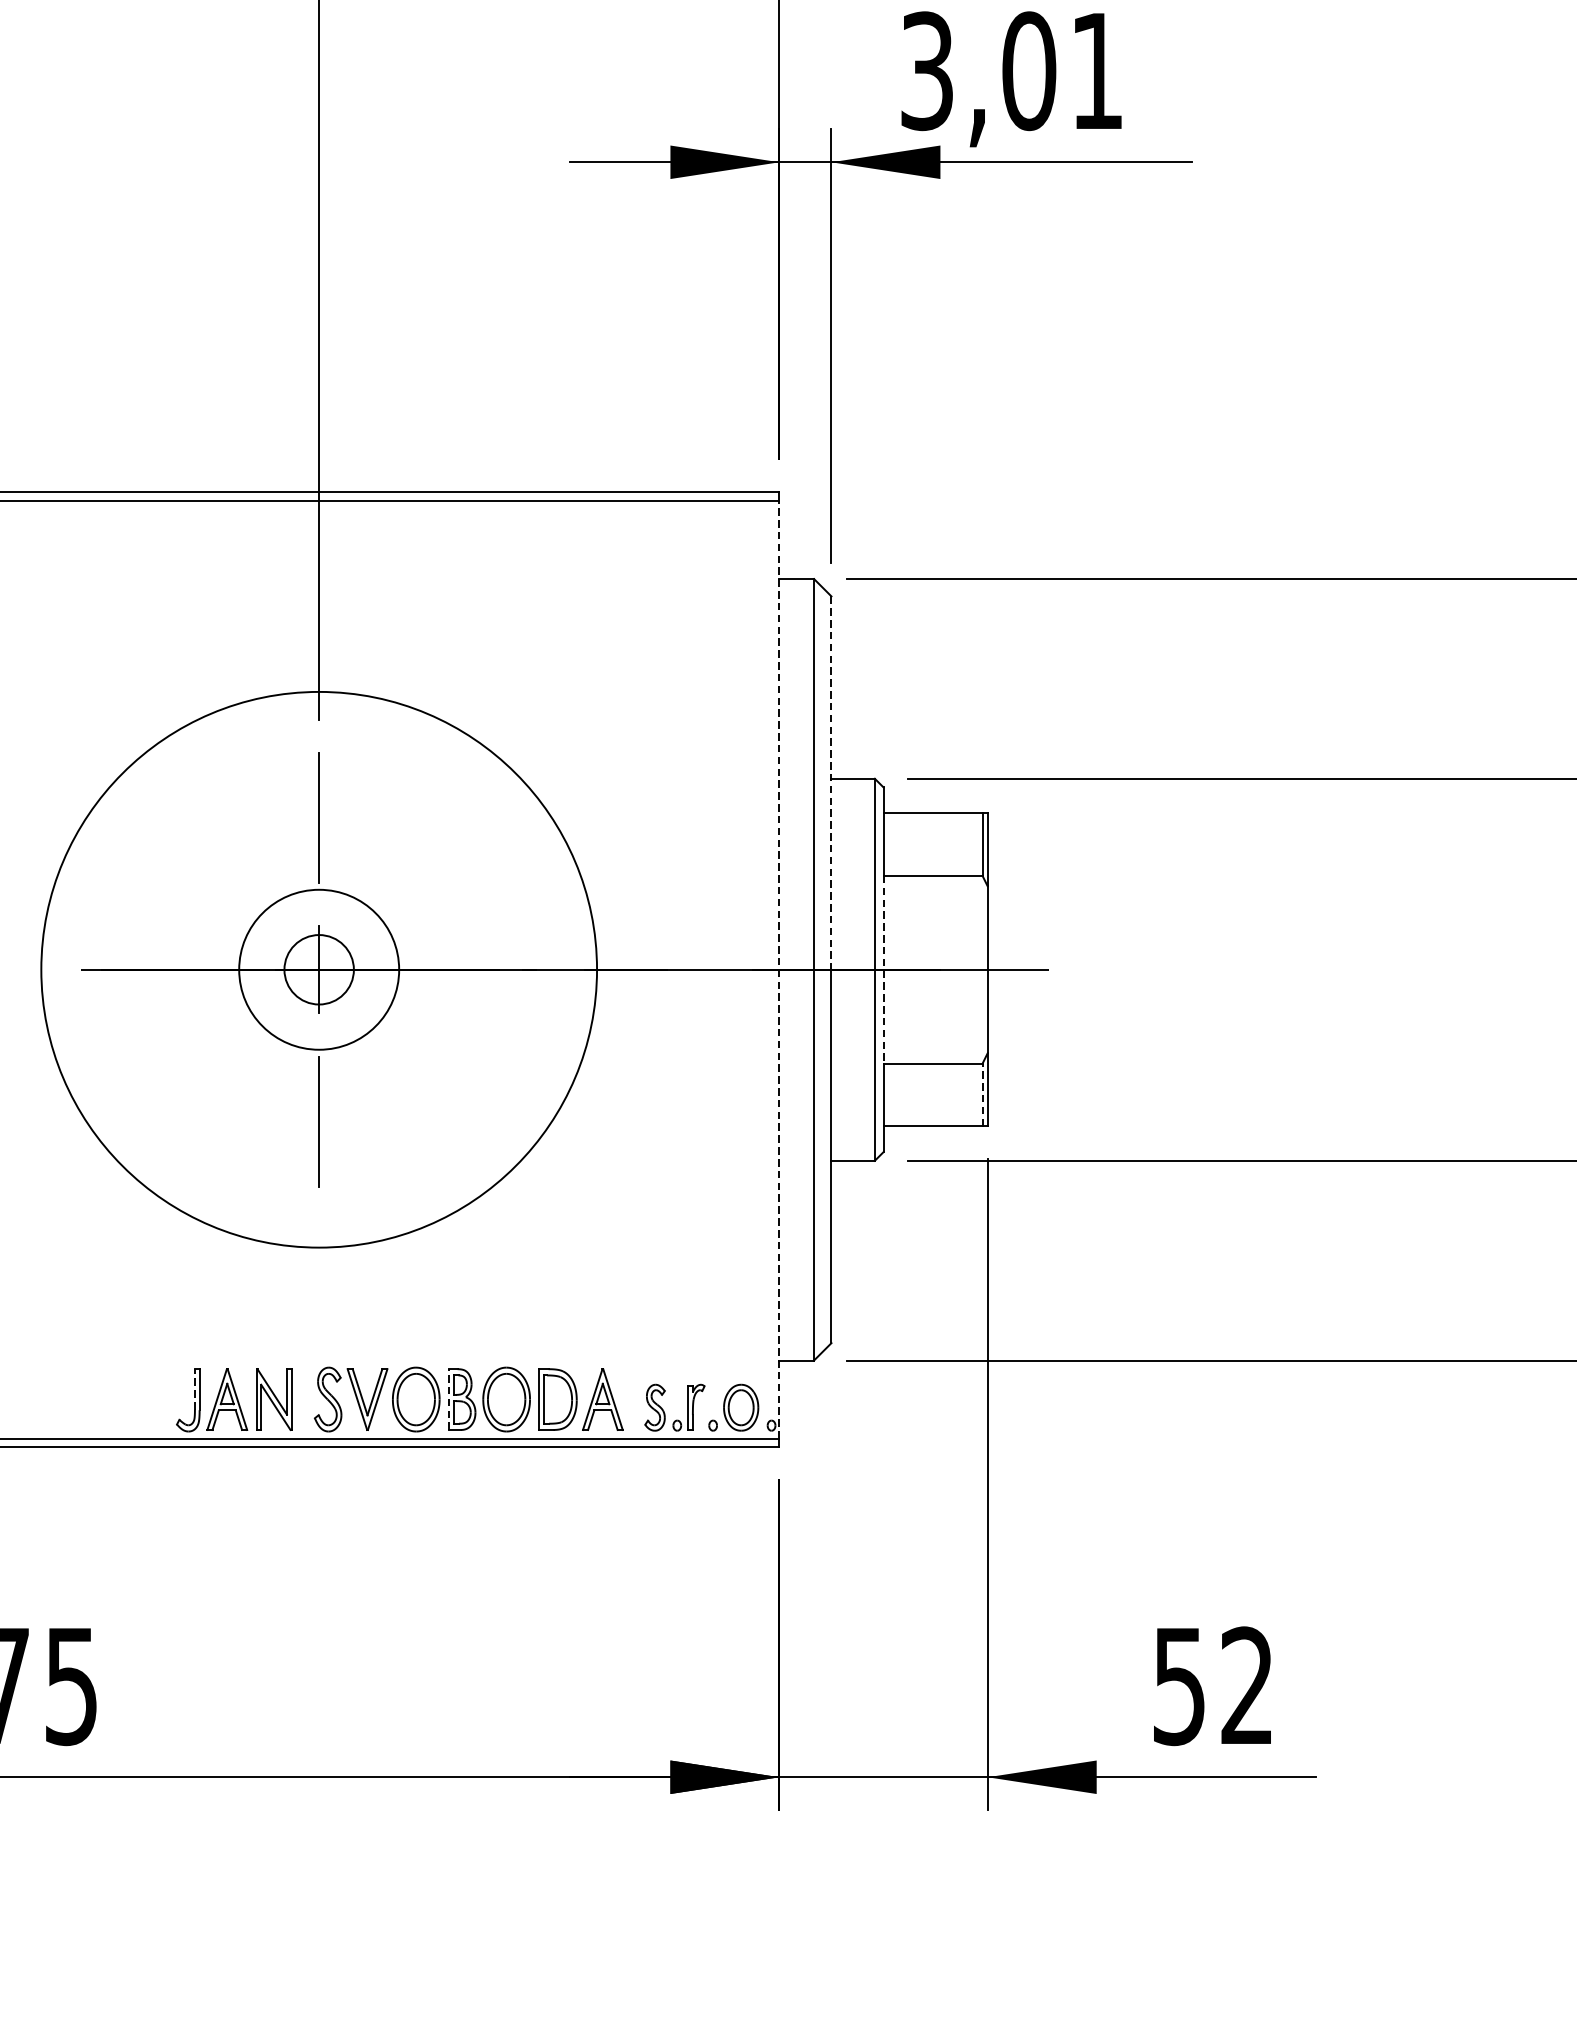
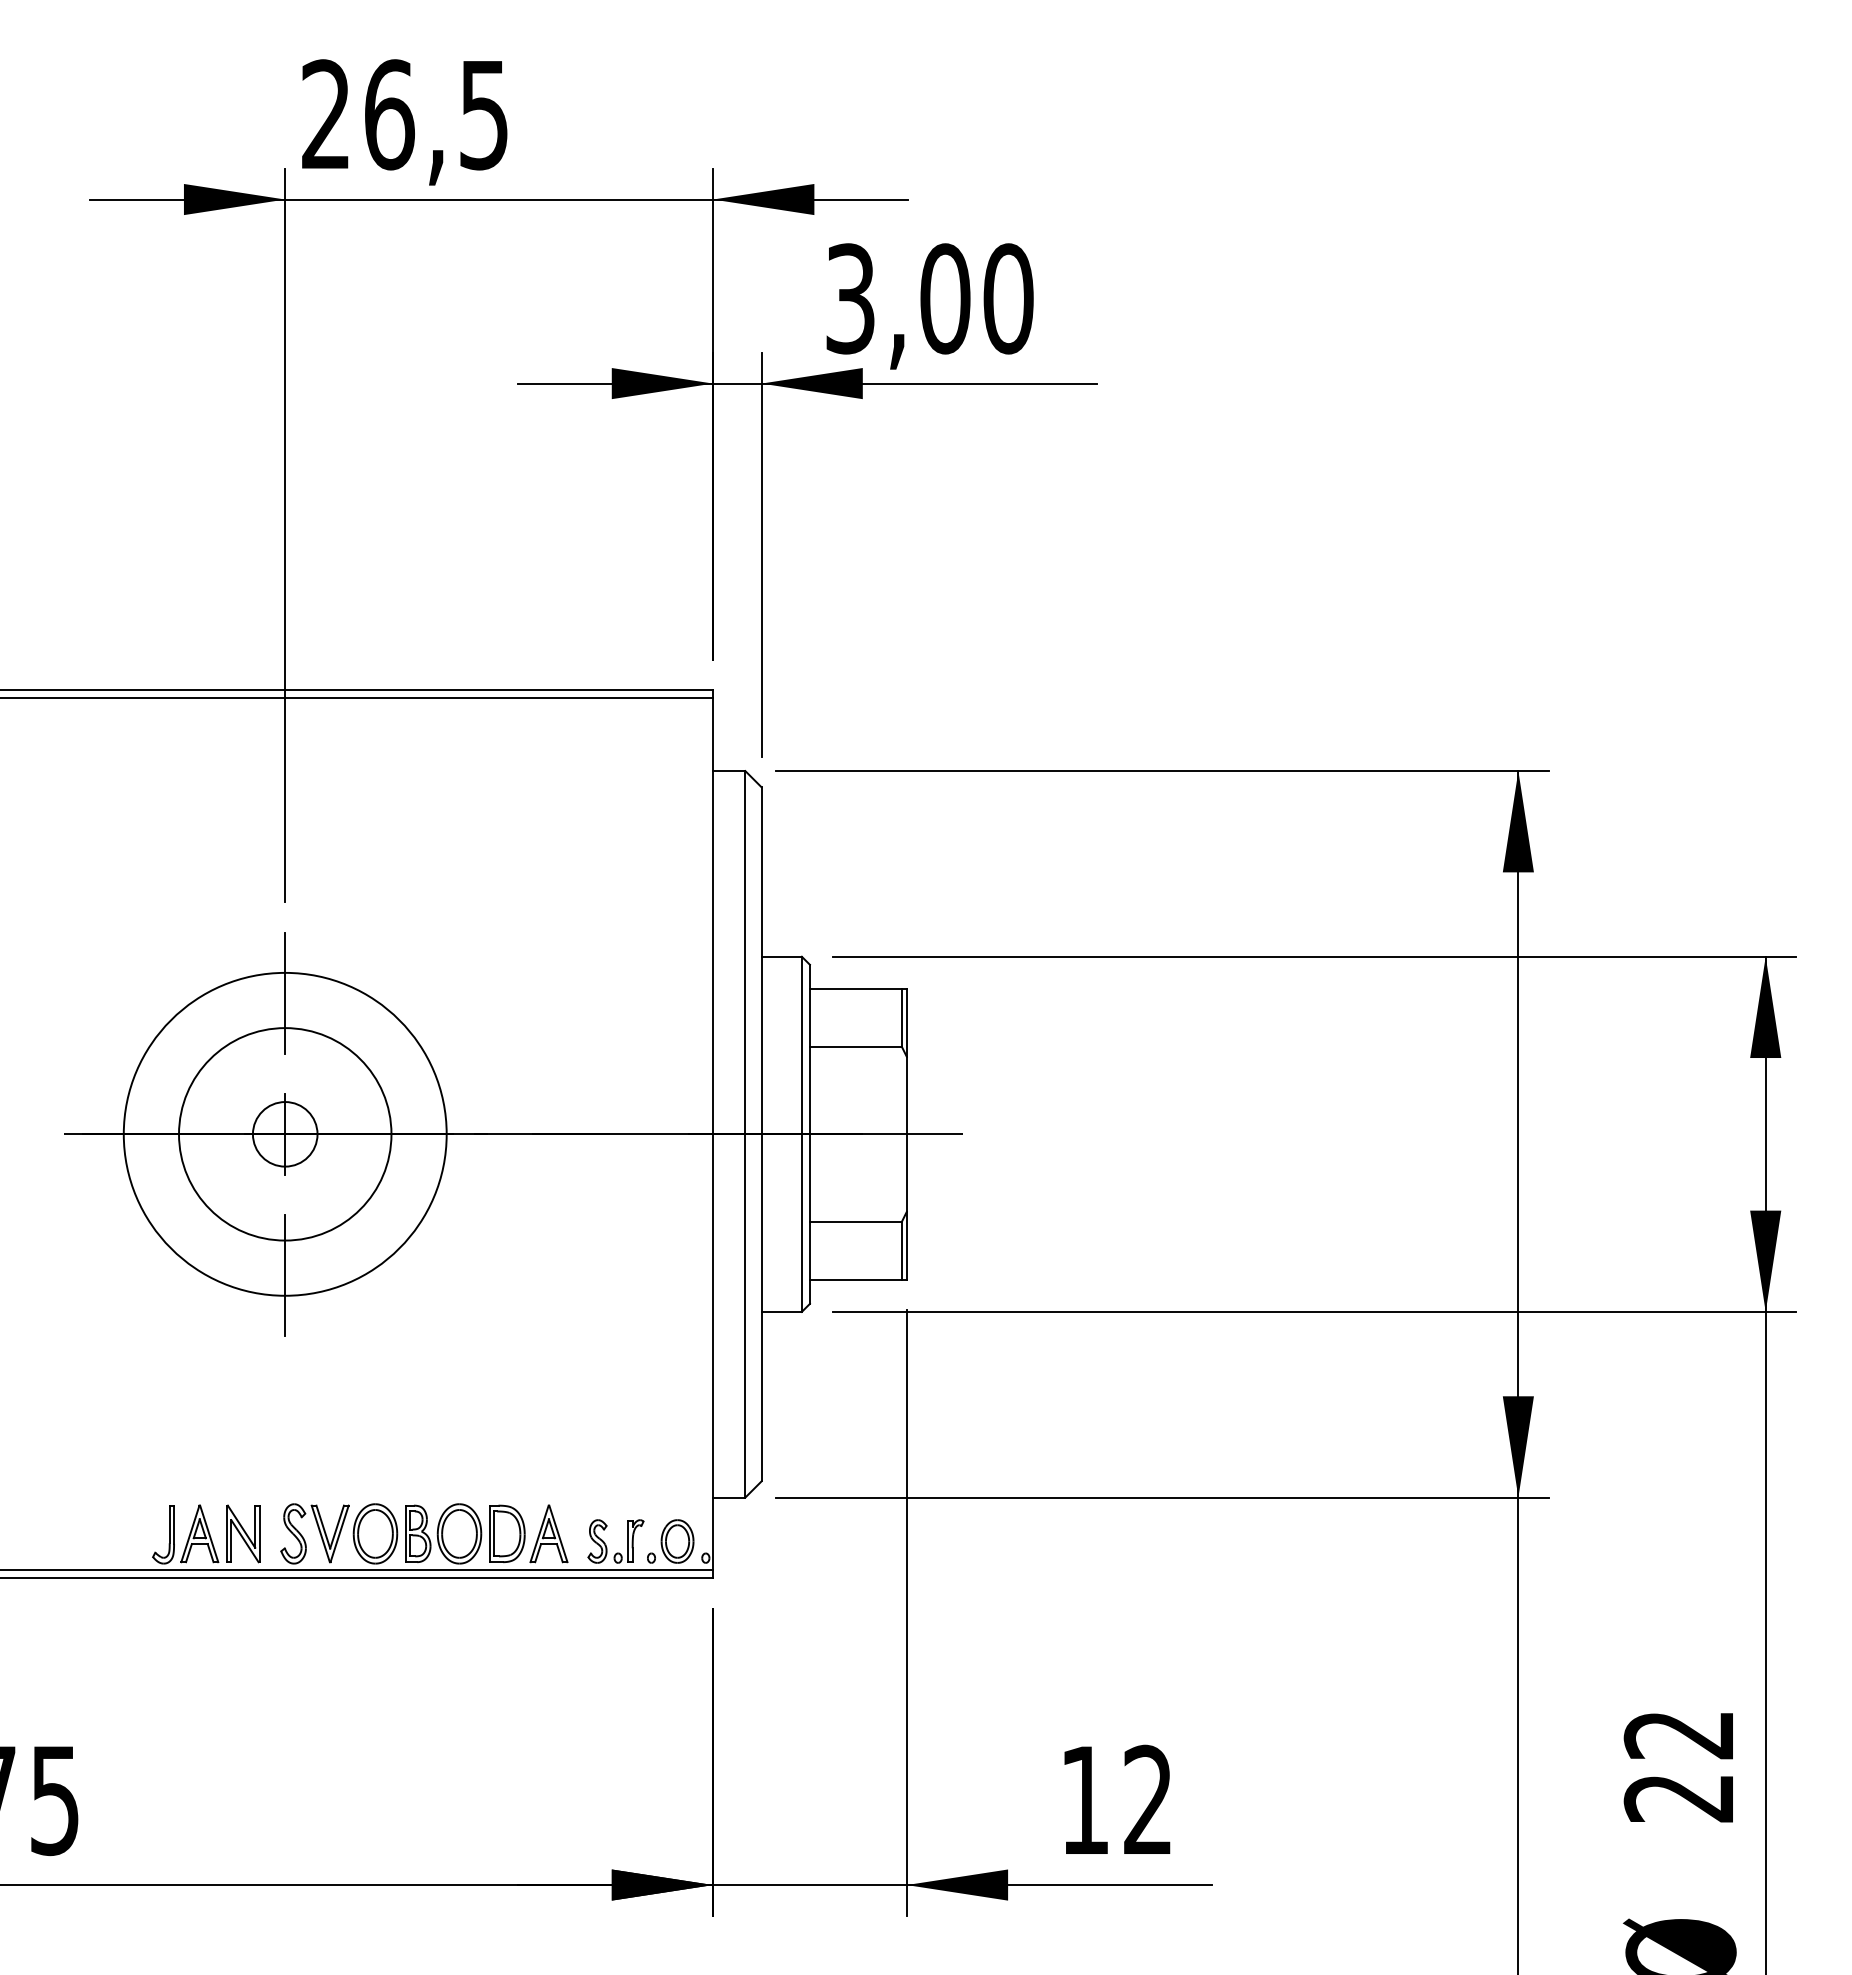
text: (1097, 70) -> (1008, 298), 3,01 -> 3,00
line: (831, 782) -> (761, 960), dashed -> solid
circle: (318, 968) -> (284, 1133), size x0.62
circle: (319, 969) -> (285, 1134), size x1.43
line: (779, 969) -> (713, 1134), dashed -> solid
line: (883, 969) -> (809, 1134), dashed -> solid
line: (982, 1094) -> (901, 1250), dashed -> solid
line: (194, 1389) -> (169, 1524), dashed -> solid
line: (448, 1399) -> (405, 1533), dashed -> solid
text: (1178, 1687) -> (1084, 1801), 52 -> 12

